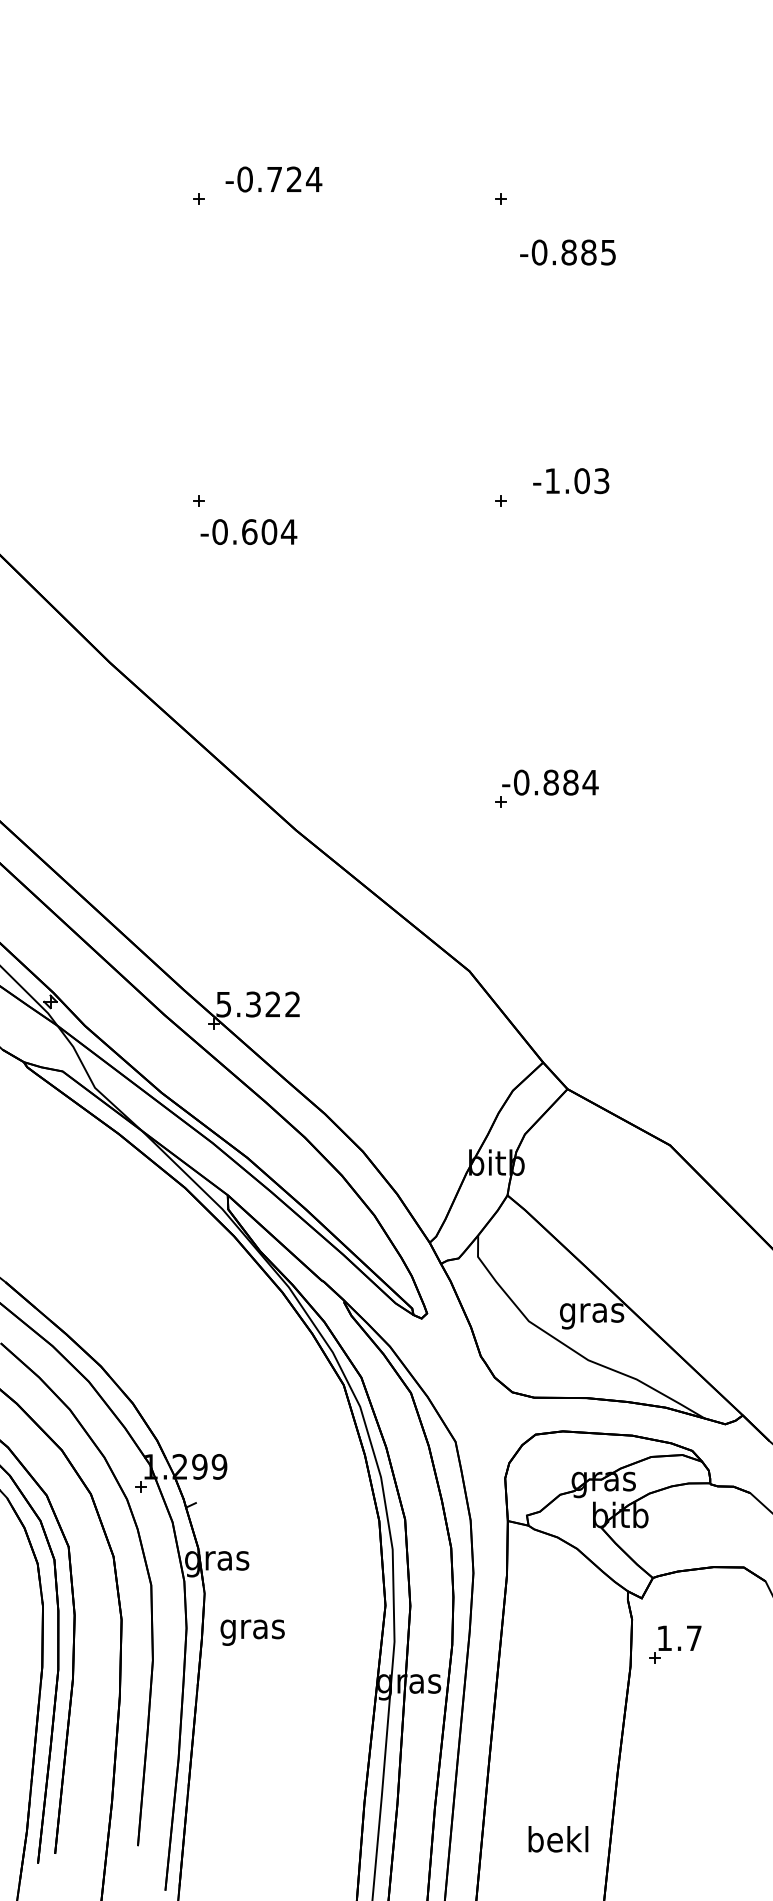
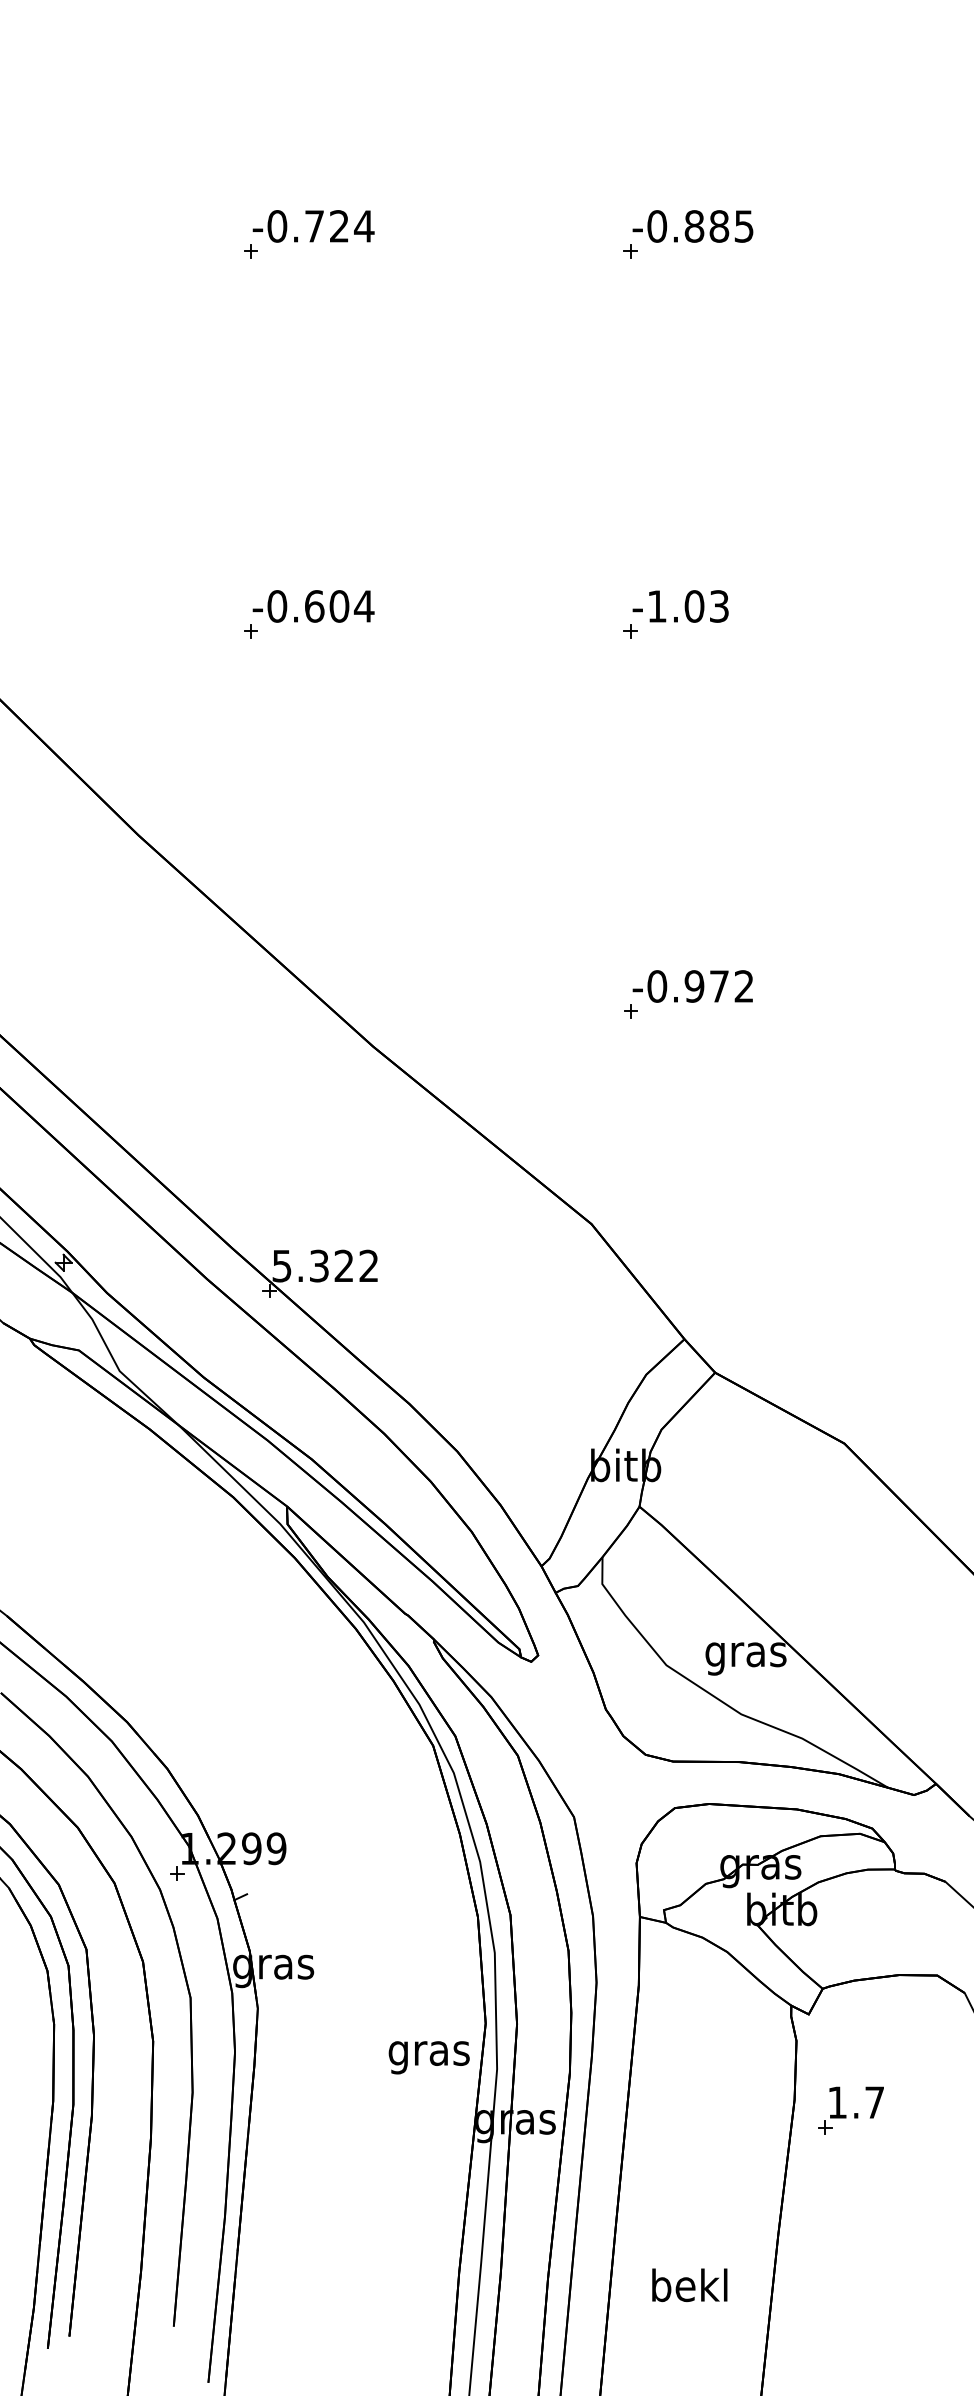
text: (273, 179) -> (313, 226), moved
text: (567, 252) -> (692, 226), moved
text: (571, 481) -> (681, 606), moved
text: (248, 531) -> (313, 605), moved
text: (570, 782) -> (718, 986), -0.884 -> -0.972
text: (252, 1632) -> (429, 2057), moved
part: (675, 1644) -> (851, 2110), moved
text: (558, 1839) -> (689, 2285), moved

